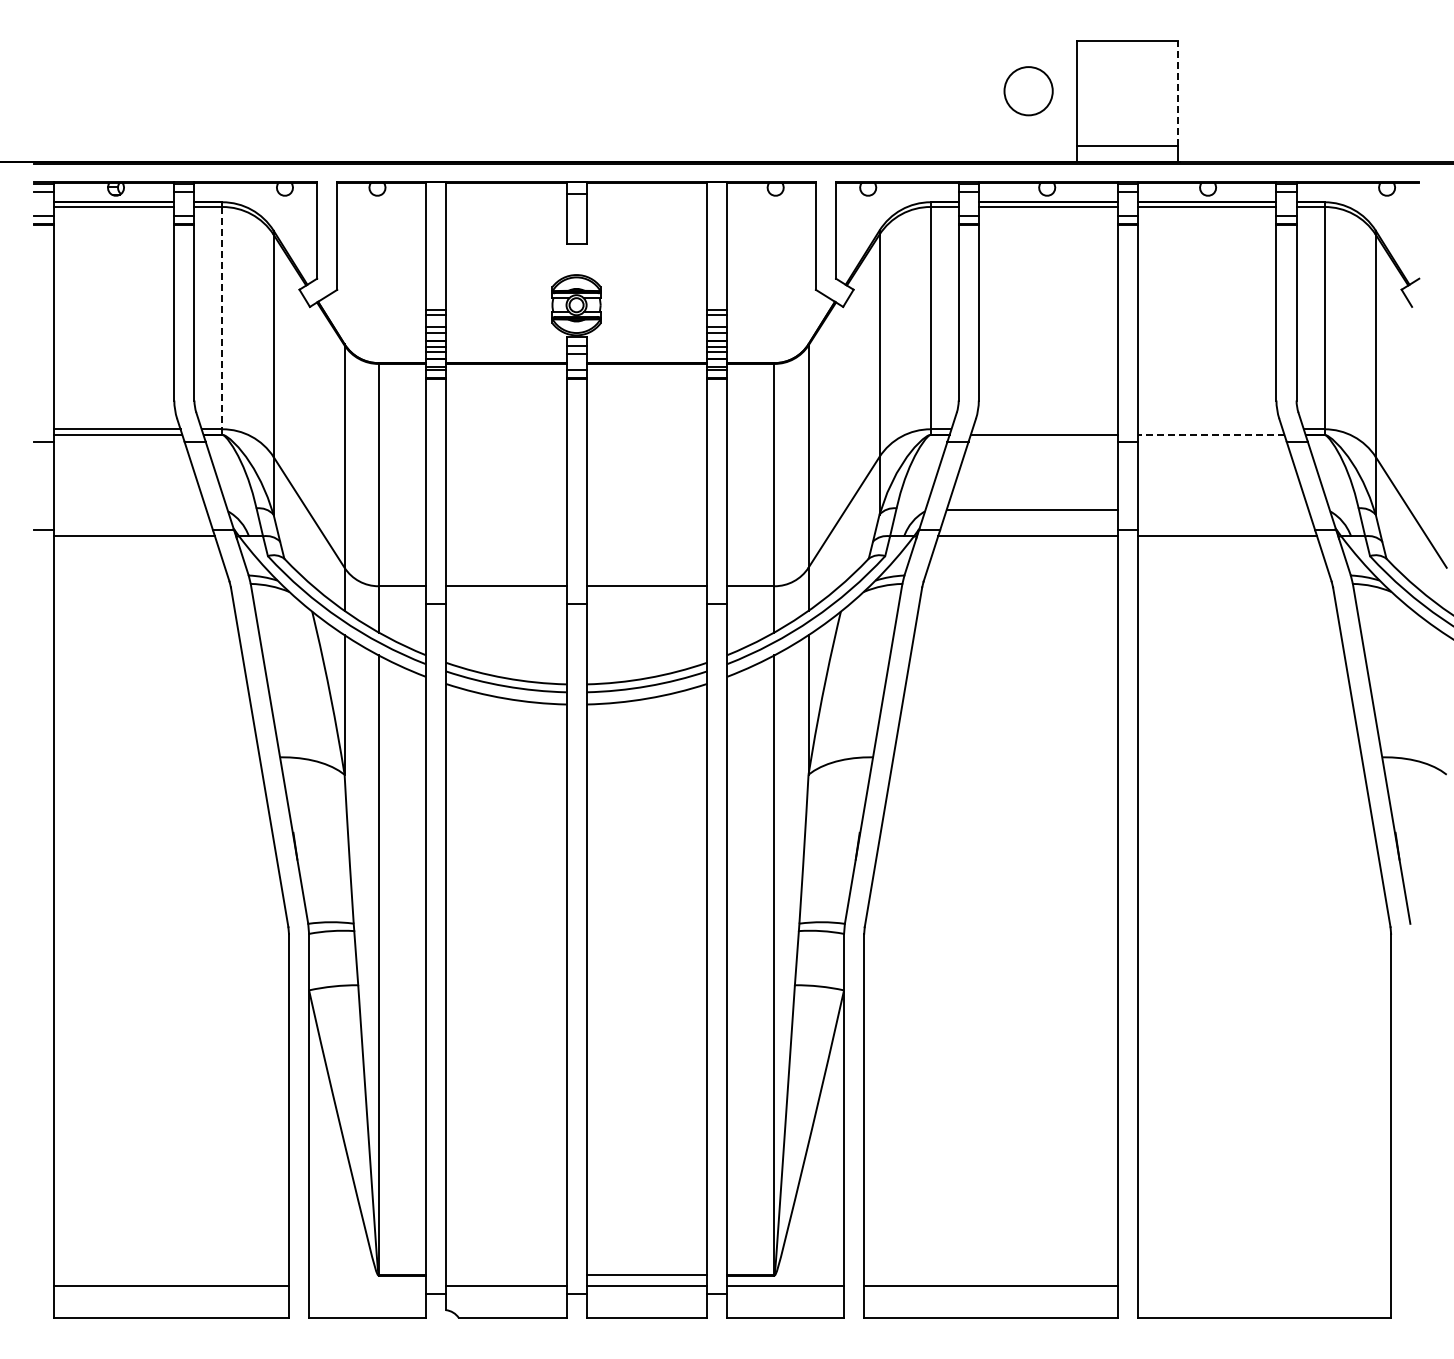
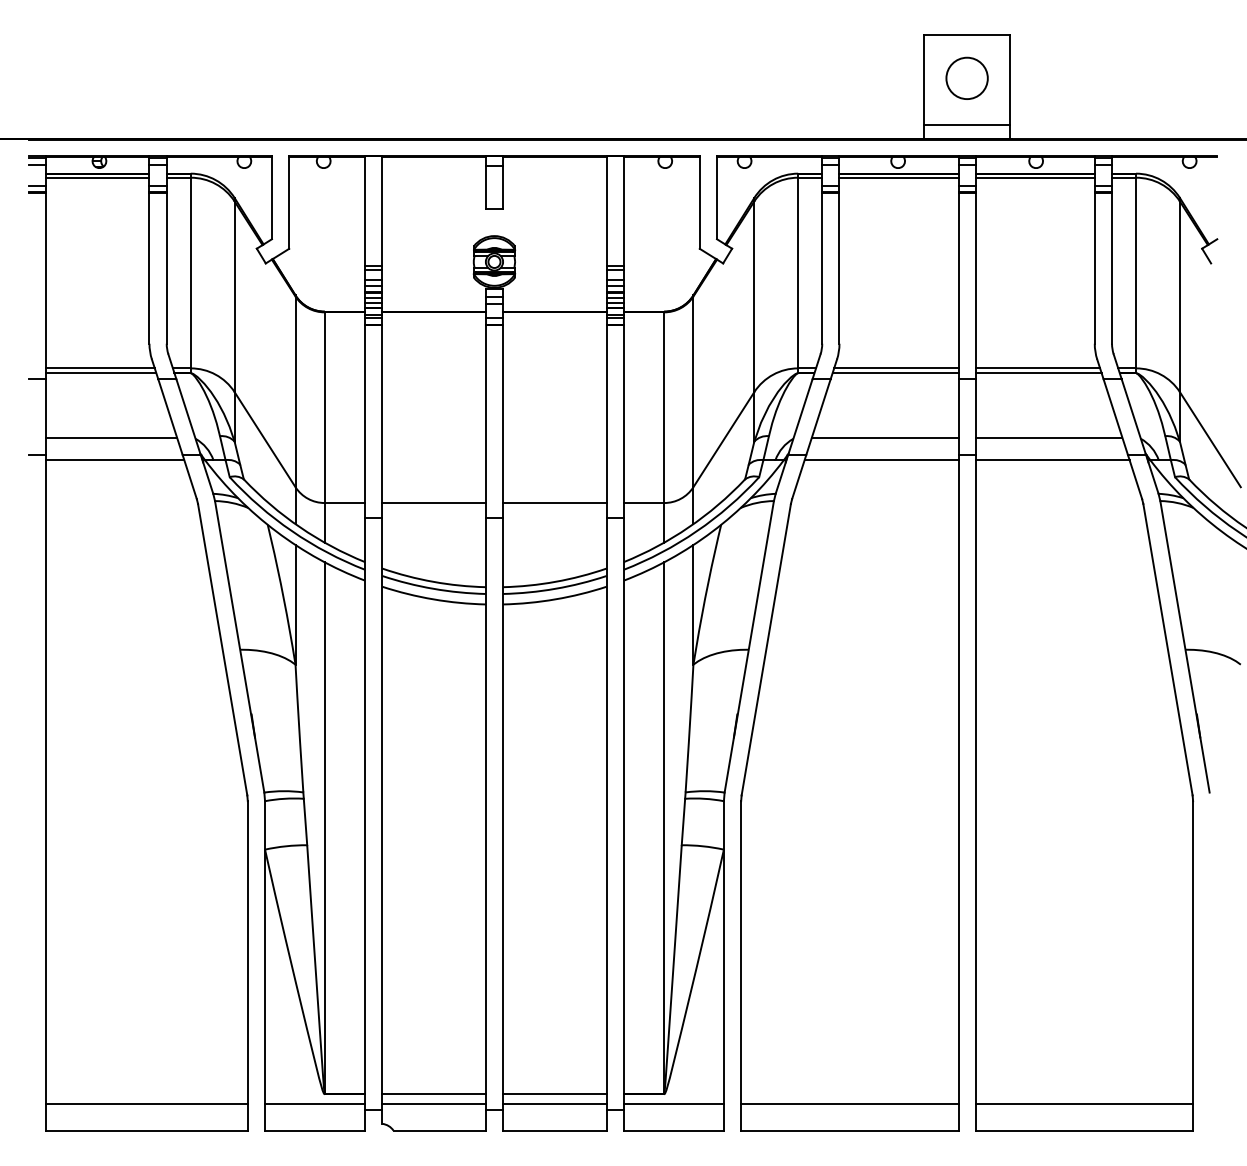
circle: (1028, 91) -> (967, 78), moved
line: (1177, 92) -> (1009, 79), dashed -> solid
line: (222, 318) -> (190, 273), dashed -> solid
line: (1044, 429) -> (895, 368), added
line: (1209, 429) -> (1037, 368), added
line: (1210, 435) -> (1038, 373), dashed -> solid
line: (129, 510) -> (111, 438), added
line: (1222, 510) -> (1048, 438), added
line: (505, 1275) -> (433, 1094), added
line: (367, 1286) -> (315, 1103), added
line: (1264, 1286) -> (1084, 1103), added

